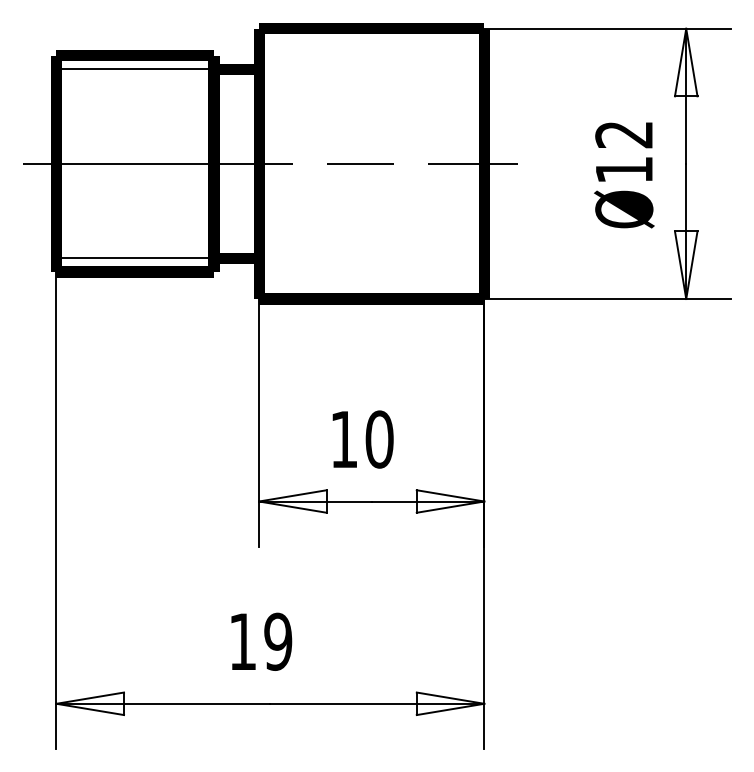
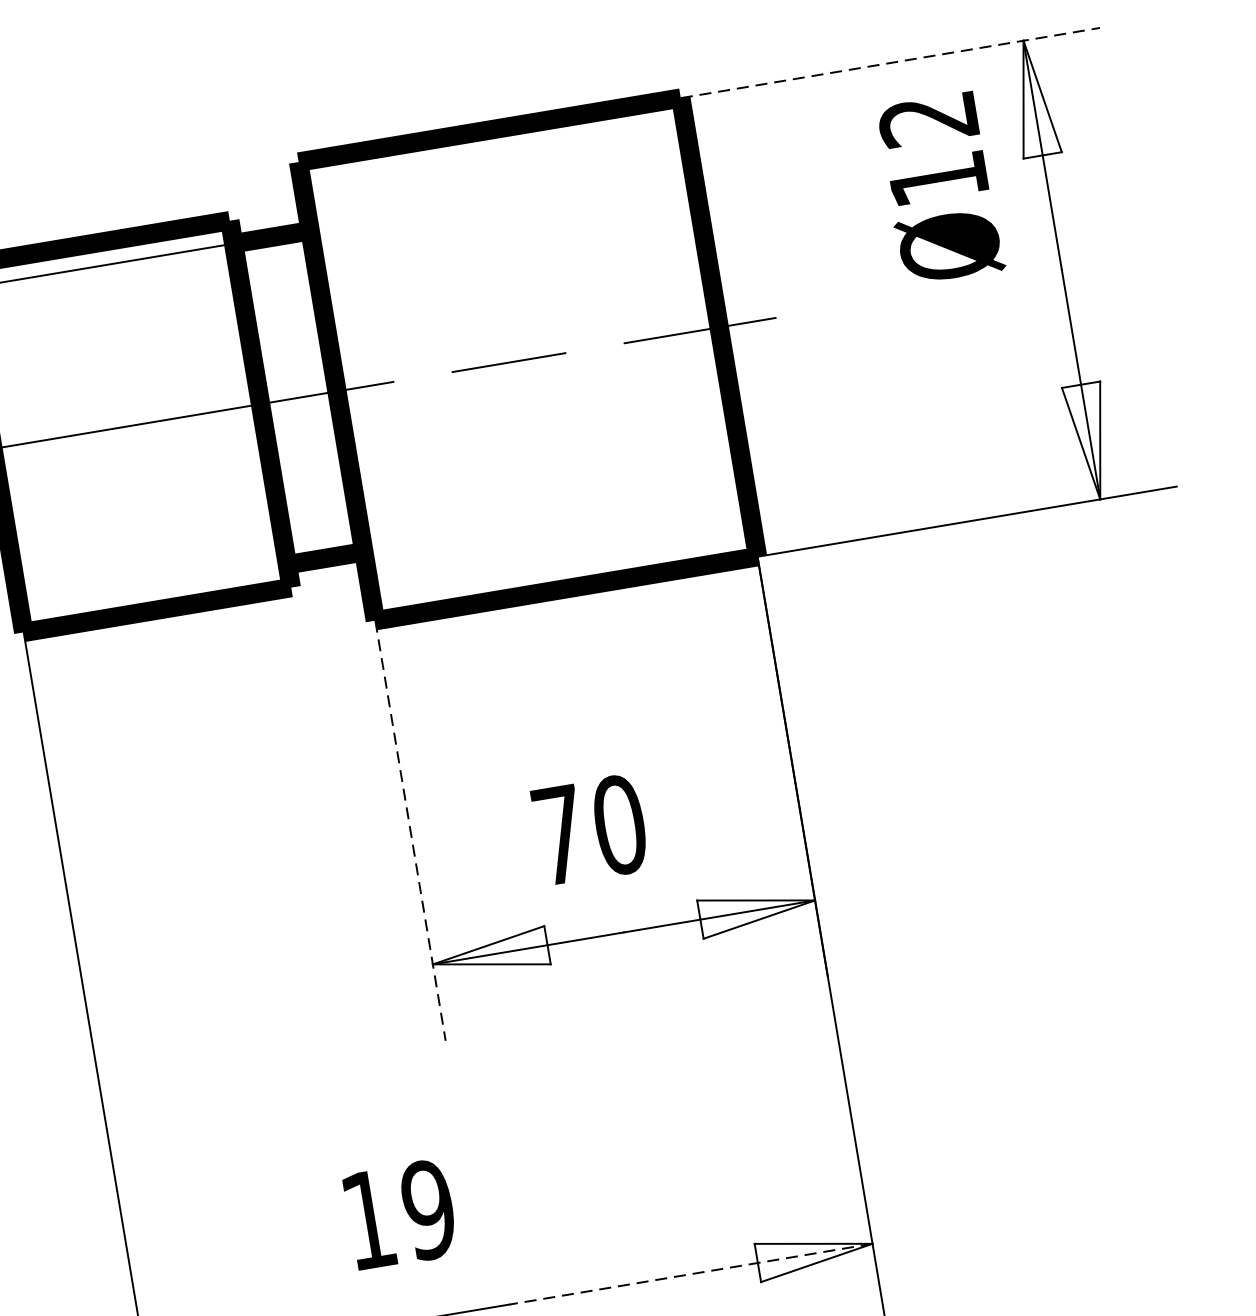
line: (608, 28) -> (891, 62), solid -> dashed
text: (624, 175) -> (940, 188), moved
line: (135, 258) -> (153, 587), removed
line: (259, 422) -> (411, 830), solid -> dashed
text: (344, 439) -> (560, 834), 10 -> 70
text: (261, 641) -> (400, 1214), moved
line: (377, 703) -> (691, 1273), solid -> dashed

